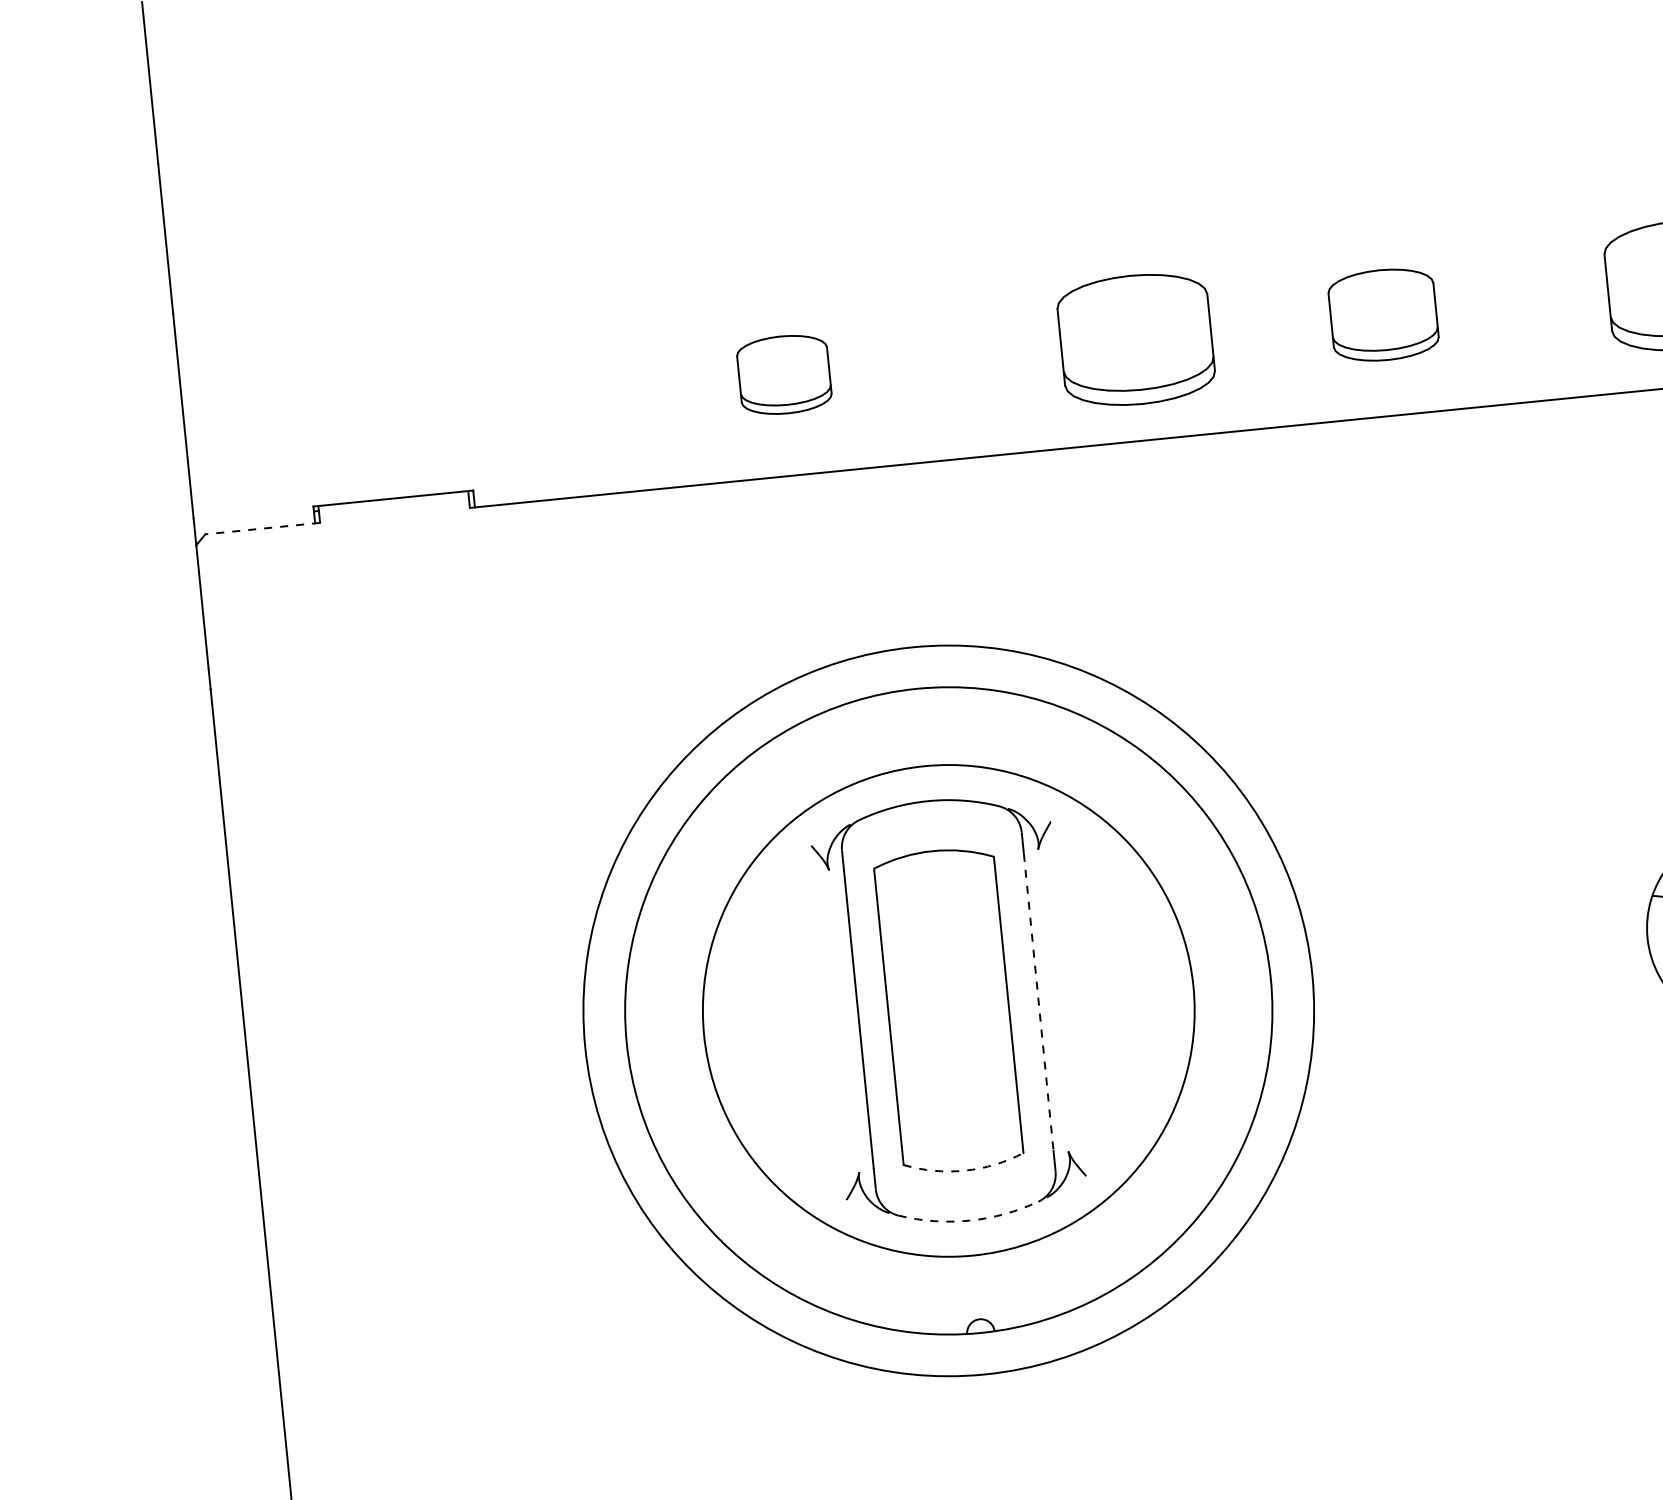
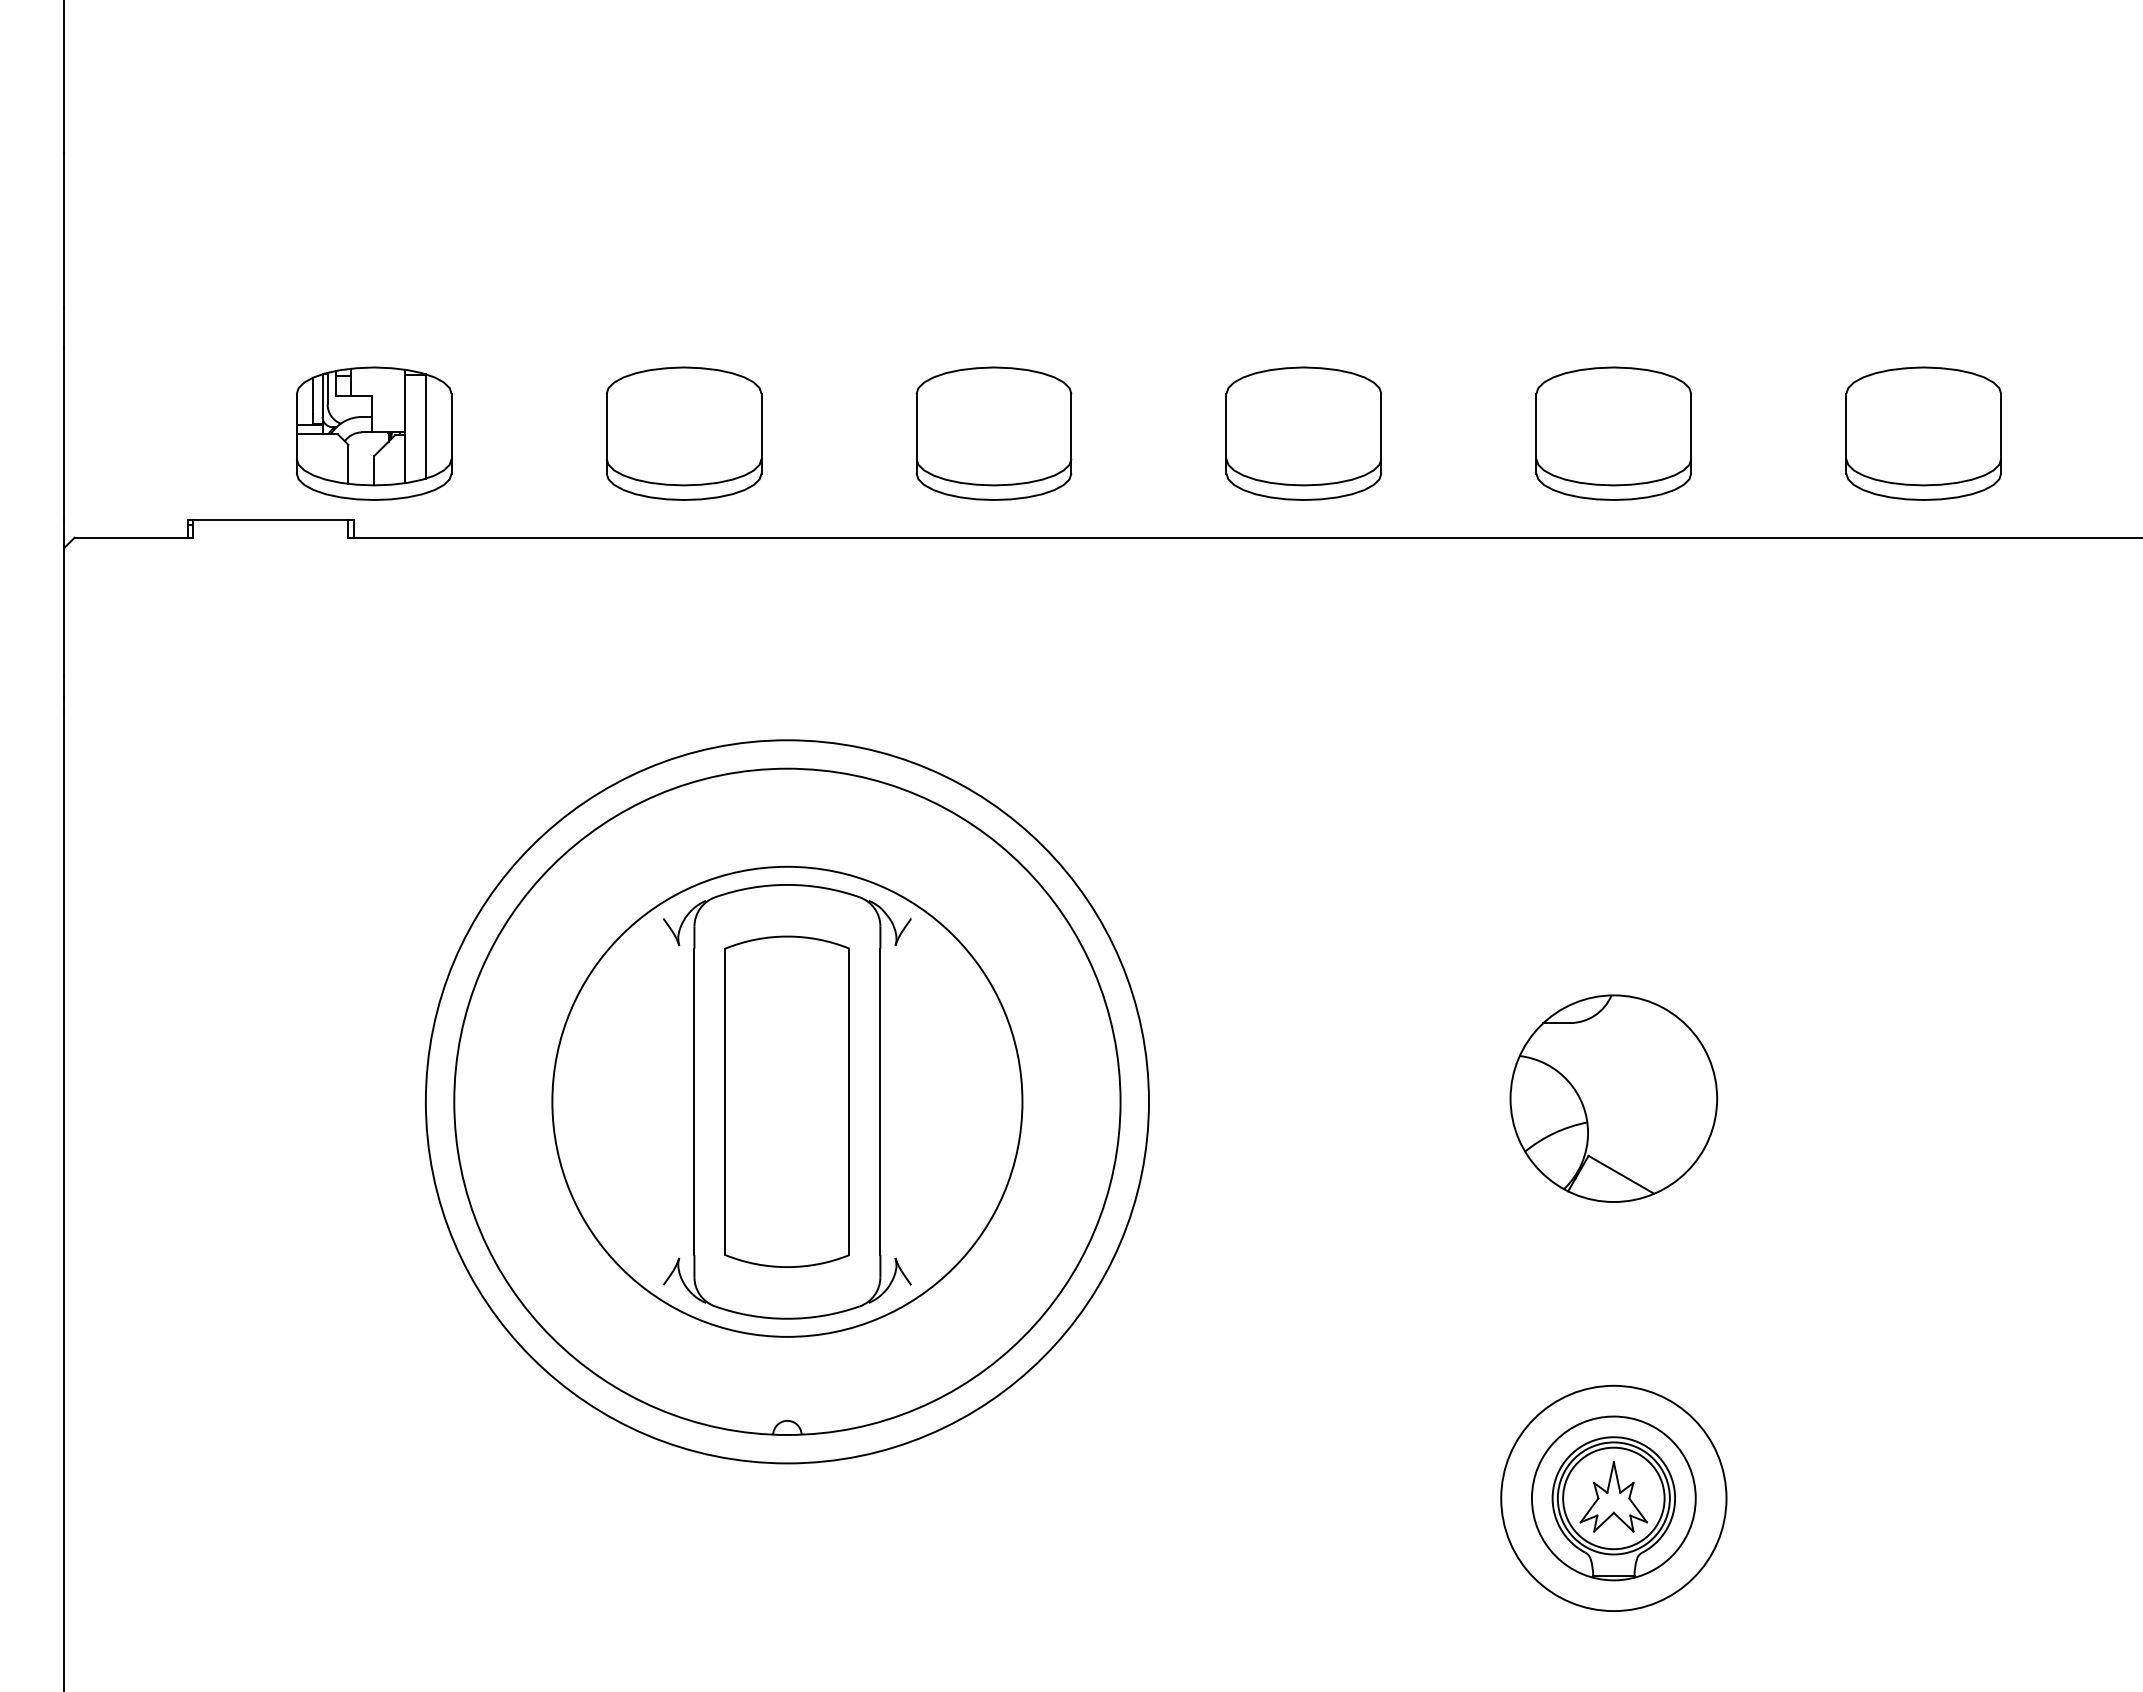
part: (1383, 315) -> (1303, 433), size x1.43
part: (1135, 339) -> (993, 433), moved
part: (783, 374) -> (683, 433), size x1.67
part: (485, 404) -> (374, 433), added
line: (262, 528) -> (133, 537), dashed -> solid
line: (1038, 1002) -> (880, 1102), dashed -> solid
circle: (947, 1010) -> (786, 1101), size x1.43
circle: (948, 1010) -> (787, 1101), size x0.62
arc: (964, 1171) -> (787, 1267), dashed -> solid
arc: (969, 1220) -> (787, 1318), dashed -> solid

